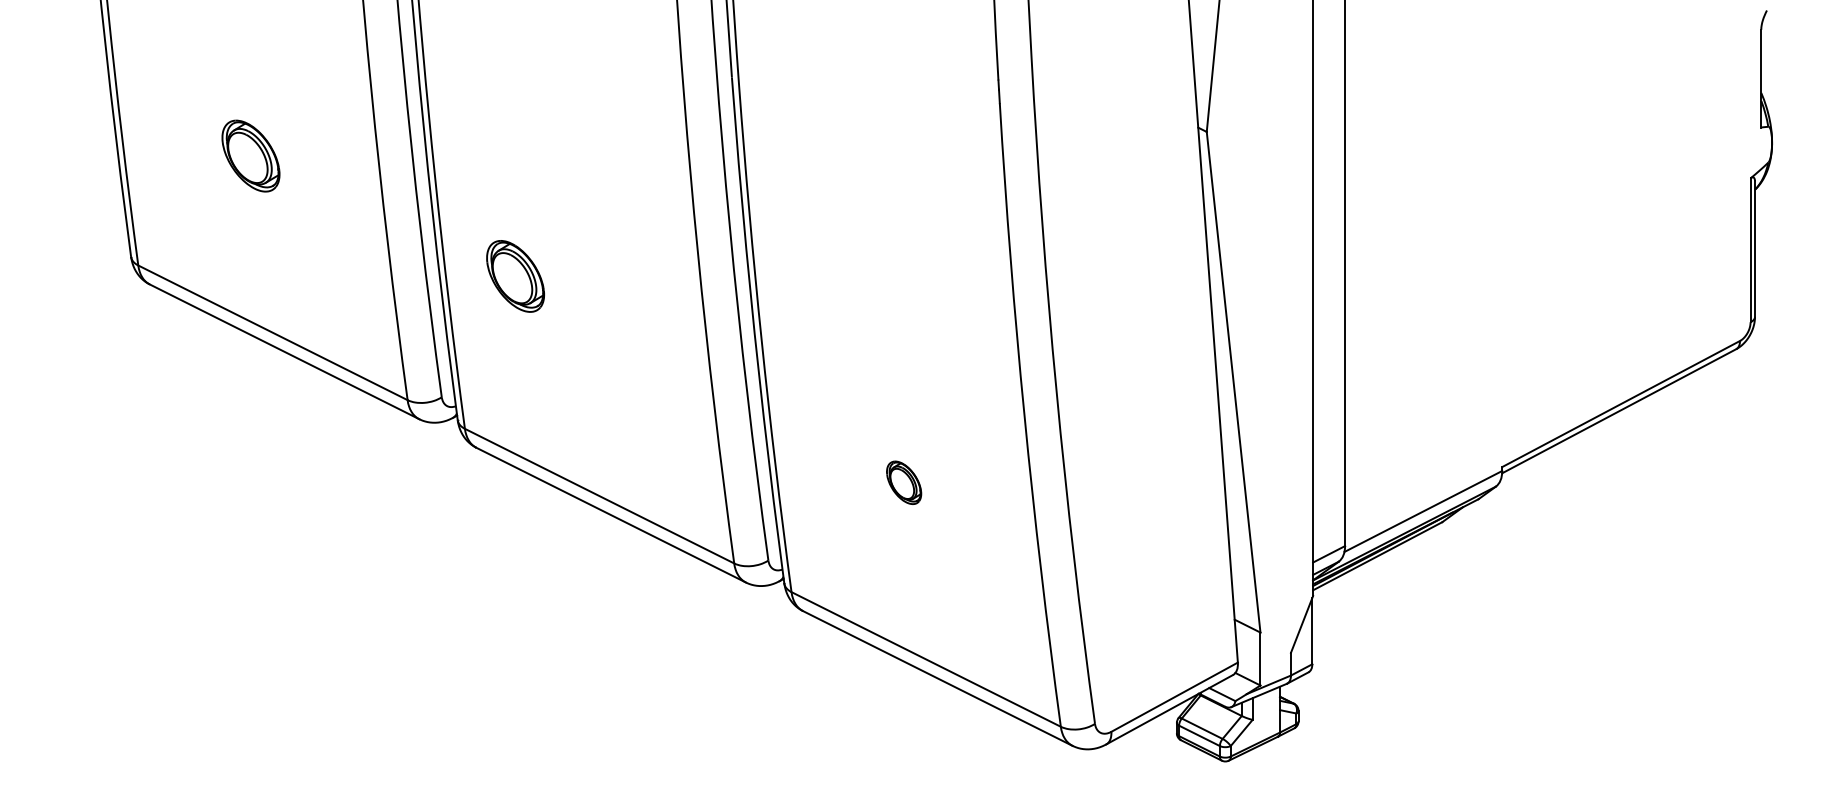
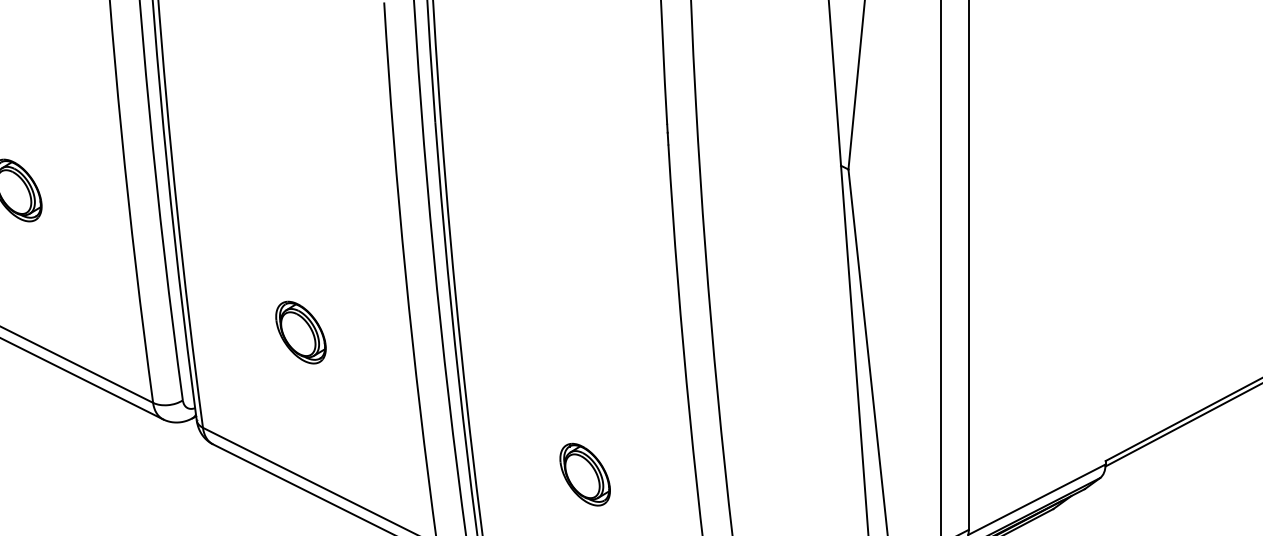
part: (515, 276) -> (300, 332), moved
part: (903, 482) -> (584, 474), size x1.67

